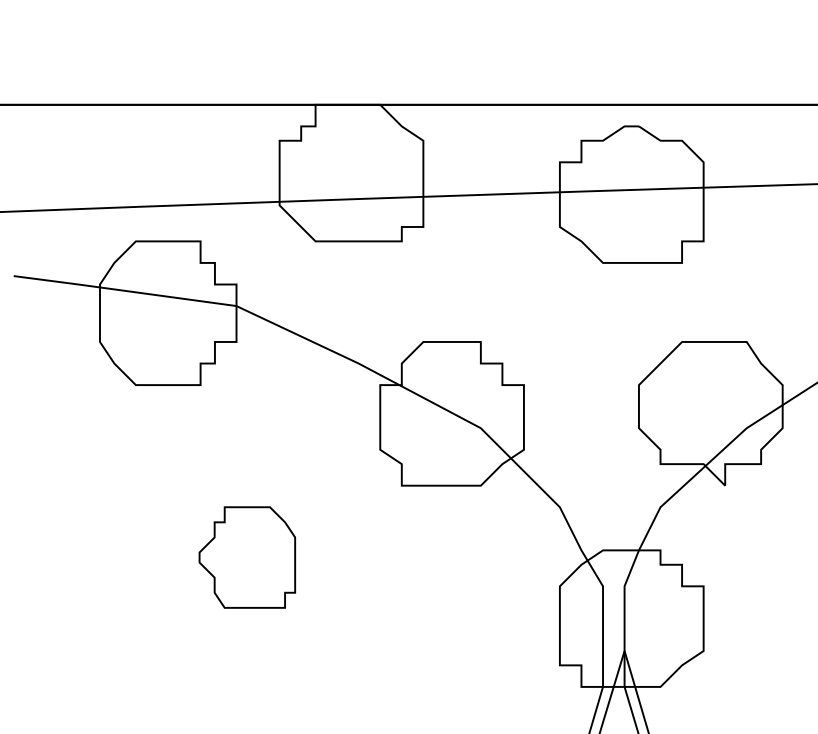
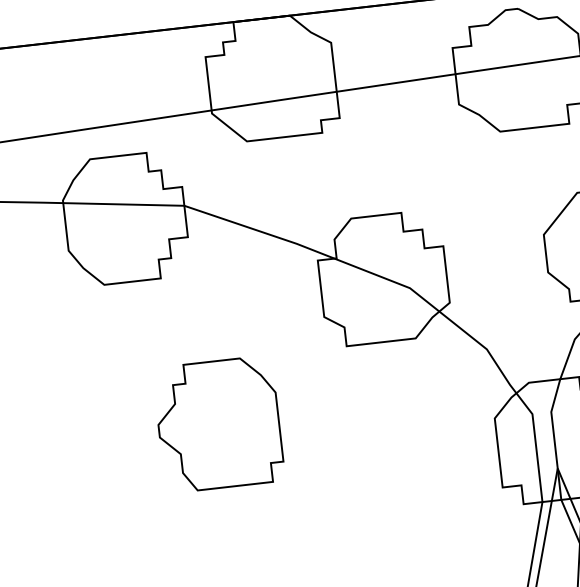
part: (247, 557) -> (218, 424), size x1.43

